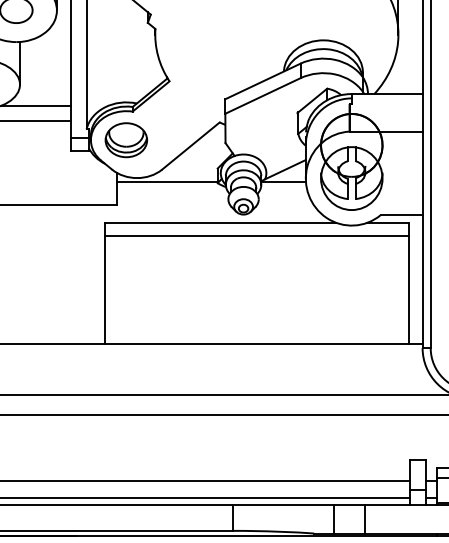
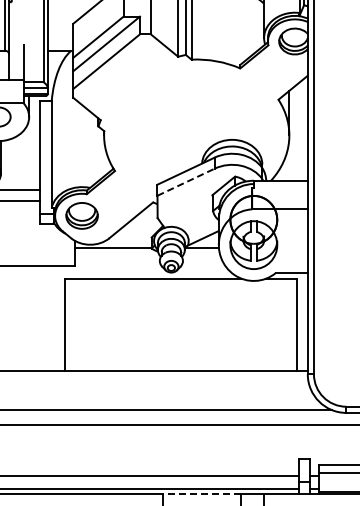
line: (263, 96) -> (186, 182), solid -> dashed
line: (256, 235) -> (181, 288), removed
line: (284, 504) -> (202, 493), solid -> dashed

